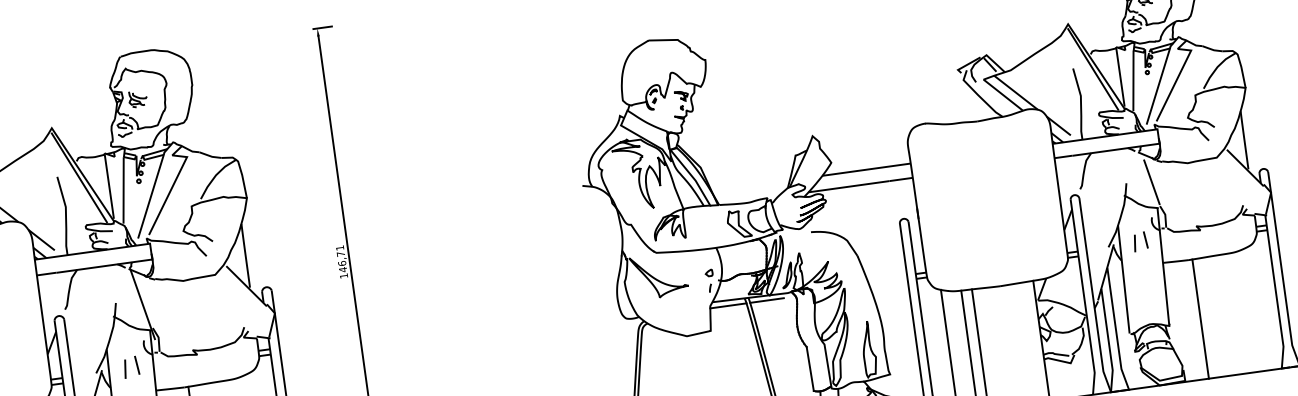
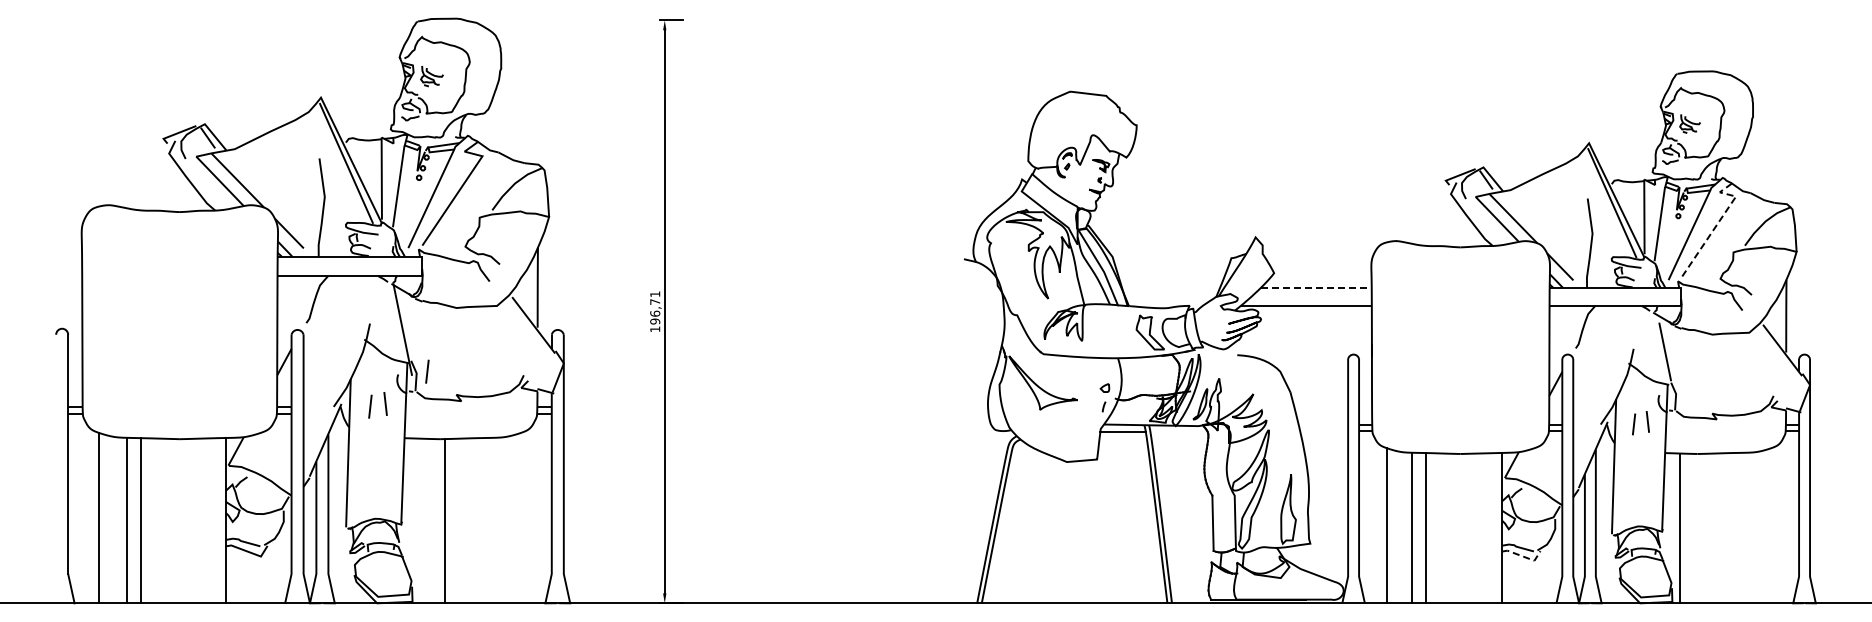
line: (1180, 73) -> (1718, 223), solid -> dashed
line: (866, 169) -> (1316, 287), solid -> dashed
text: (343, 269) -> (655, 321), 146,71 -> 196,71
line: (766, 300) -> (1171, 431), removed
line: (1200, 319) -> (1679, 528), moved
line: (167, 334) -> (427, 371), added
line: (1062, 360) -> (1524, 556), solid -> dashed

